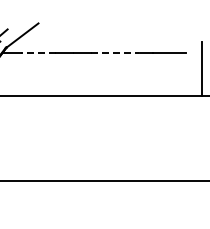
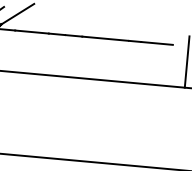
line: (38, 52) -> (31, 31), dashed -> solid
line: (115, 52) -> (105, 38), dashed -> solid

